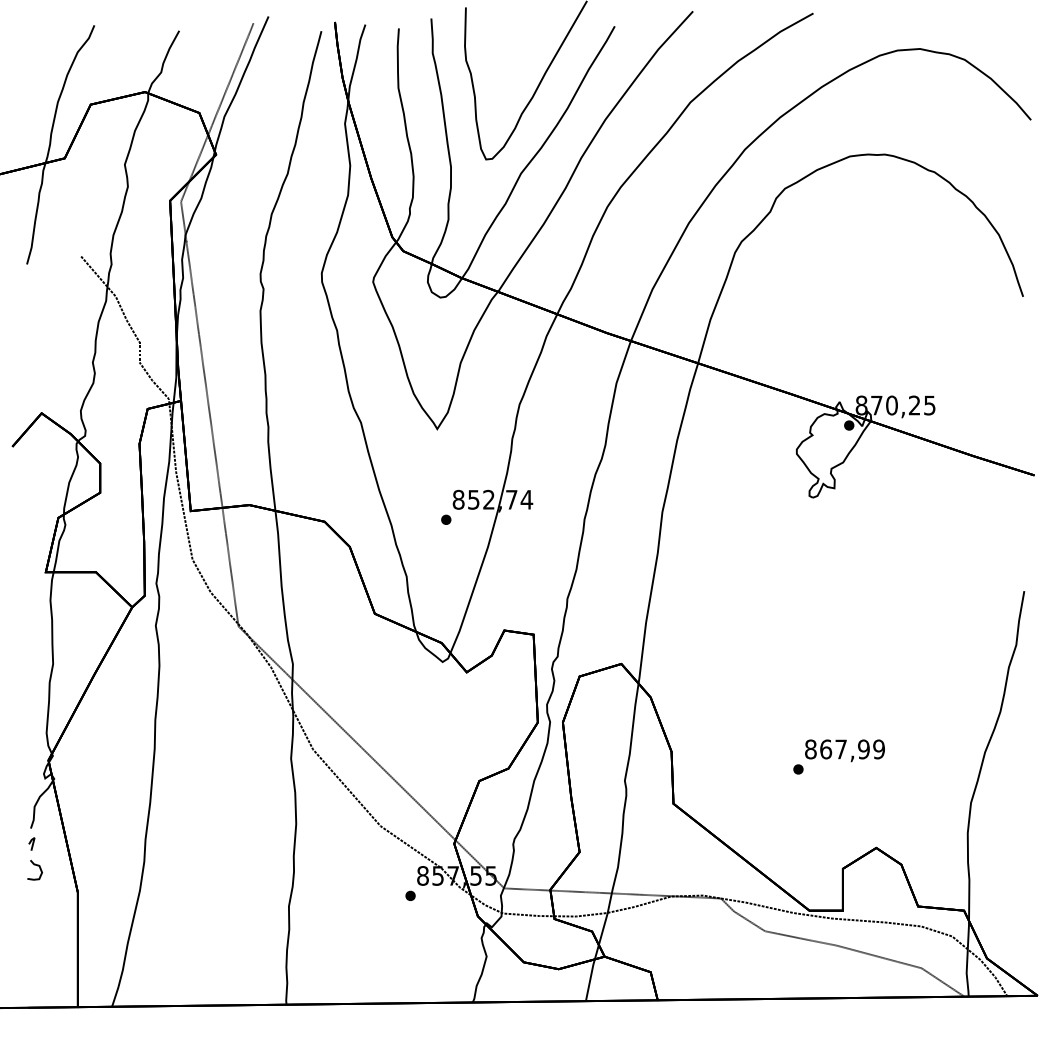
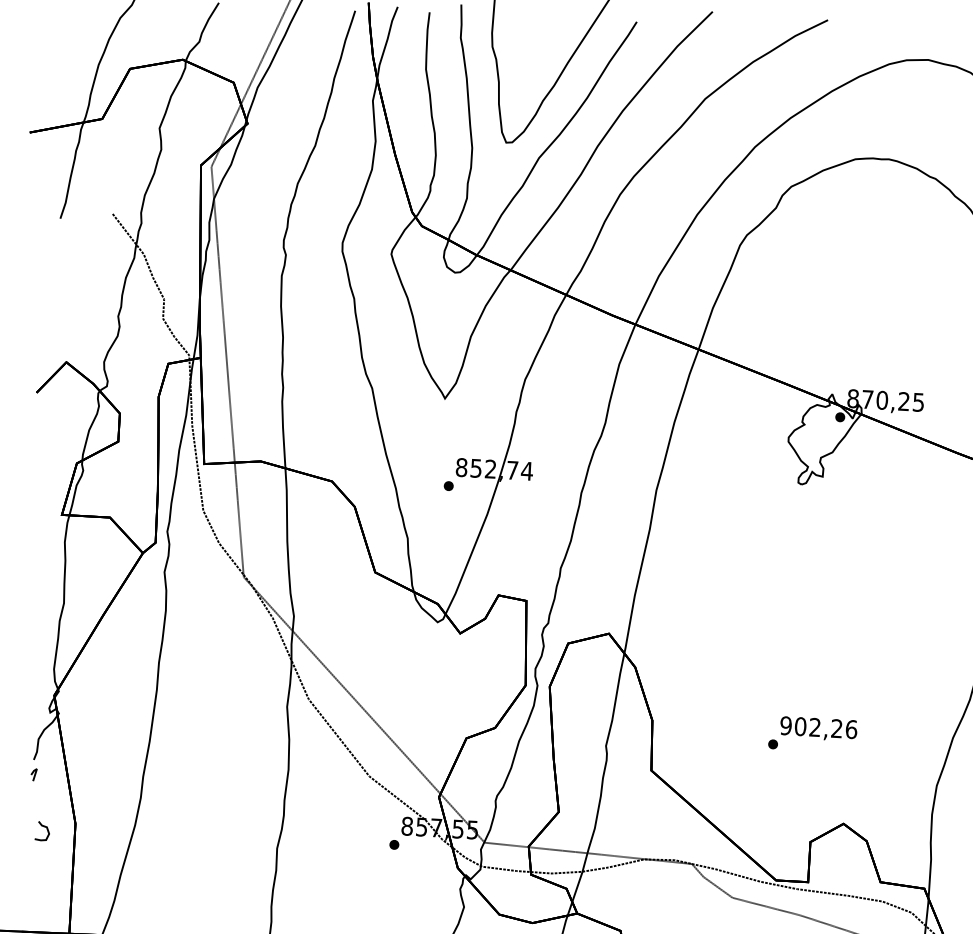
text: (844, 749) -> (818, 727), 867,99 -> 902,26
curve: (34, 865) -> (42, 826), moved

